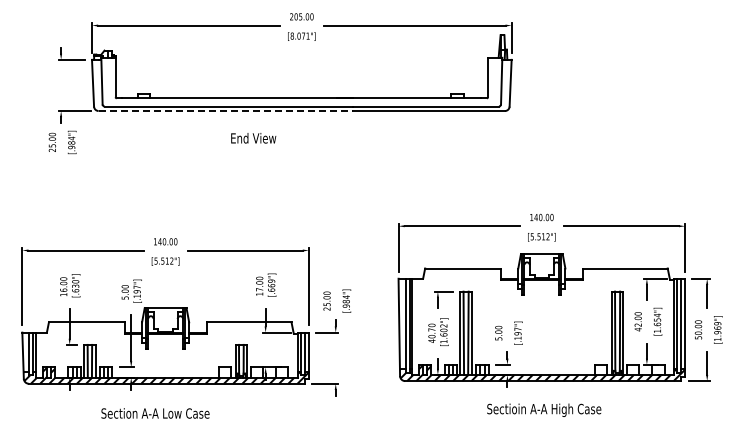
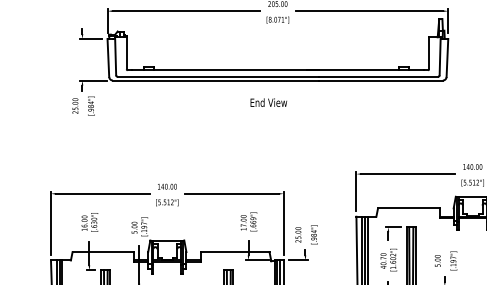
line: (225, 111) -> (215, 80), dashed -> solid
text: (253, 138) -> (268, 102), moved

